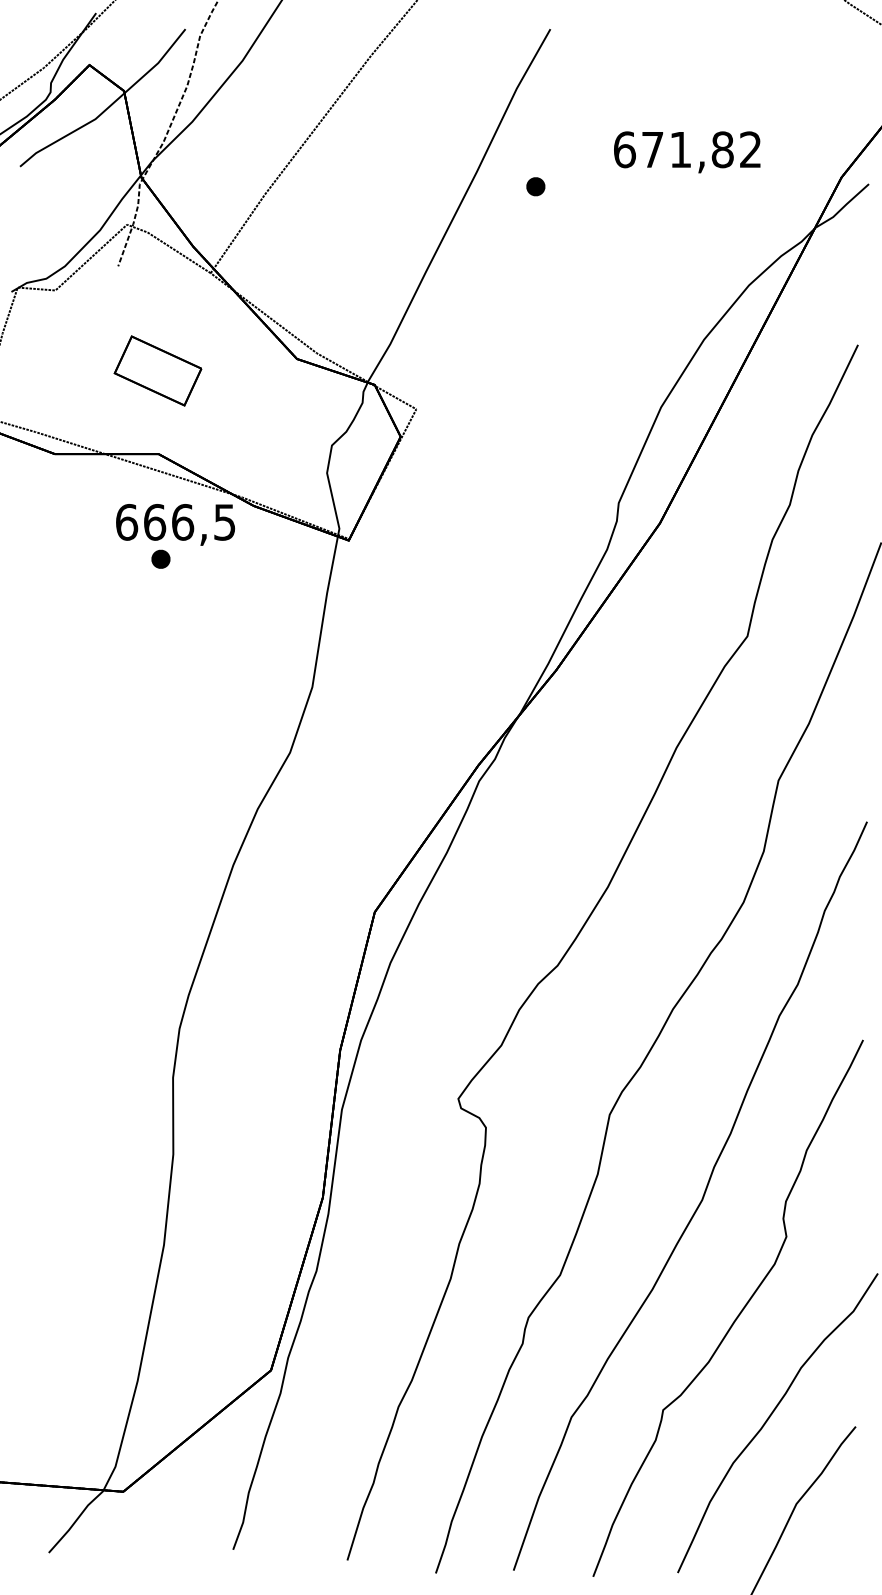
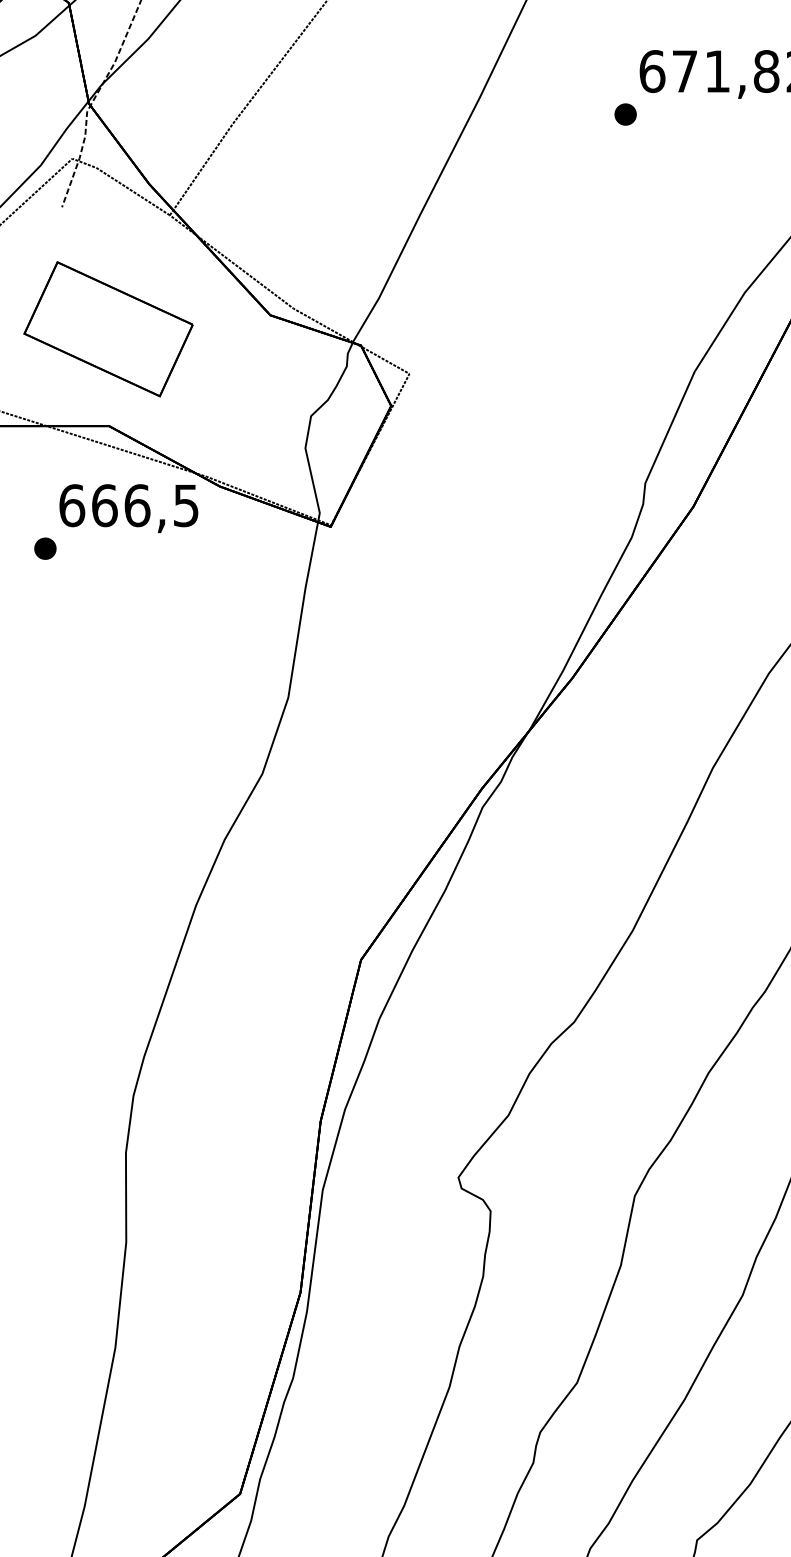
part: (535, 186) -> (625, 114), moved
part: (157, 370) -> (107, 328), size x1.67
part: (160, 558) -> (44, 547), moved

